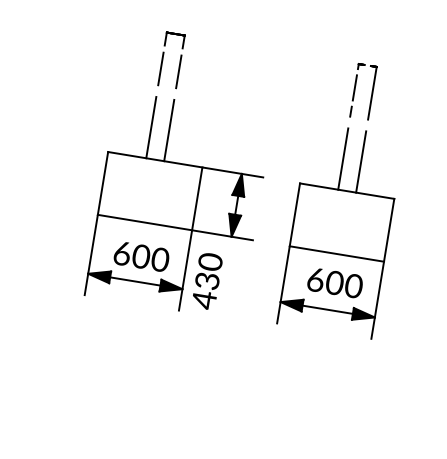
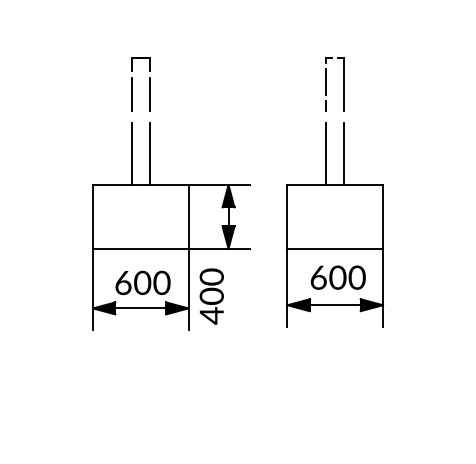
text: (207, 280) -> (211, 295), 430 -> 400

